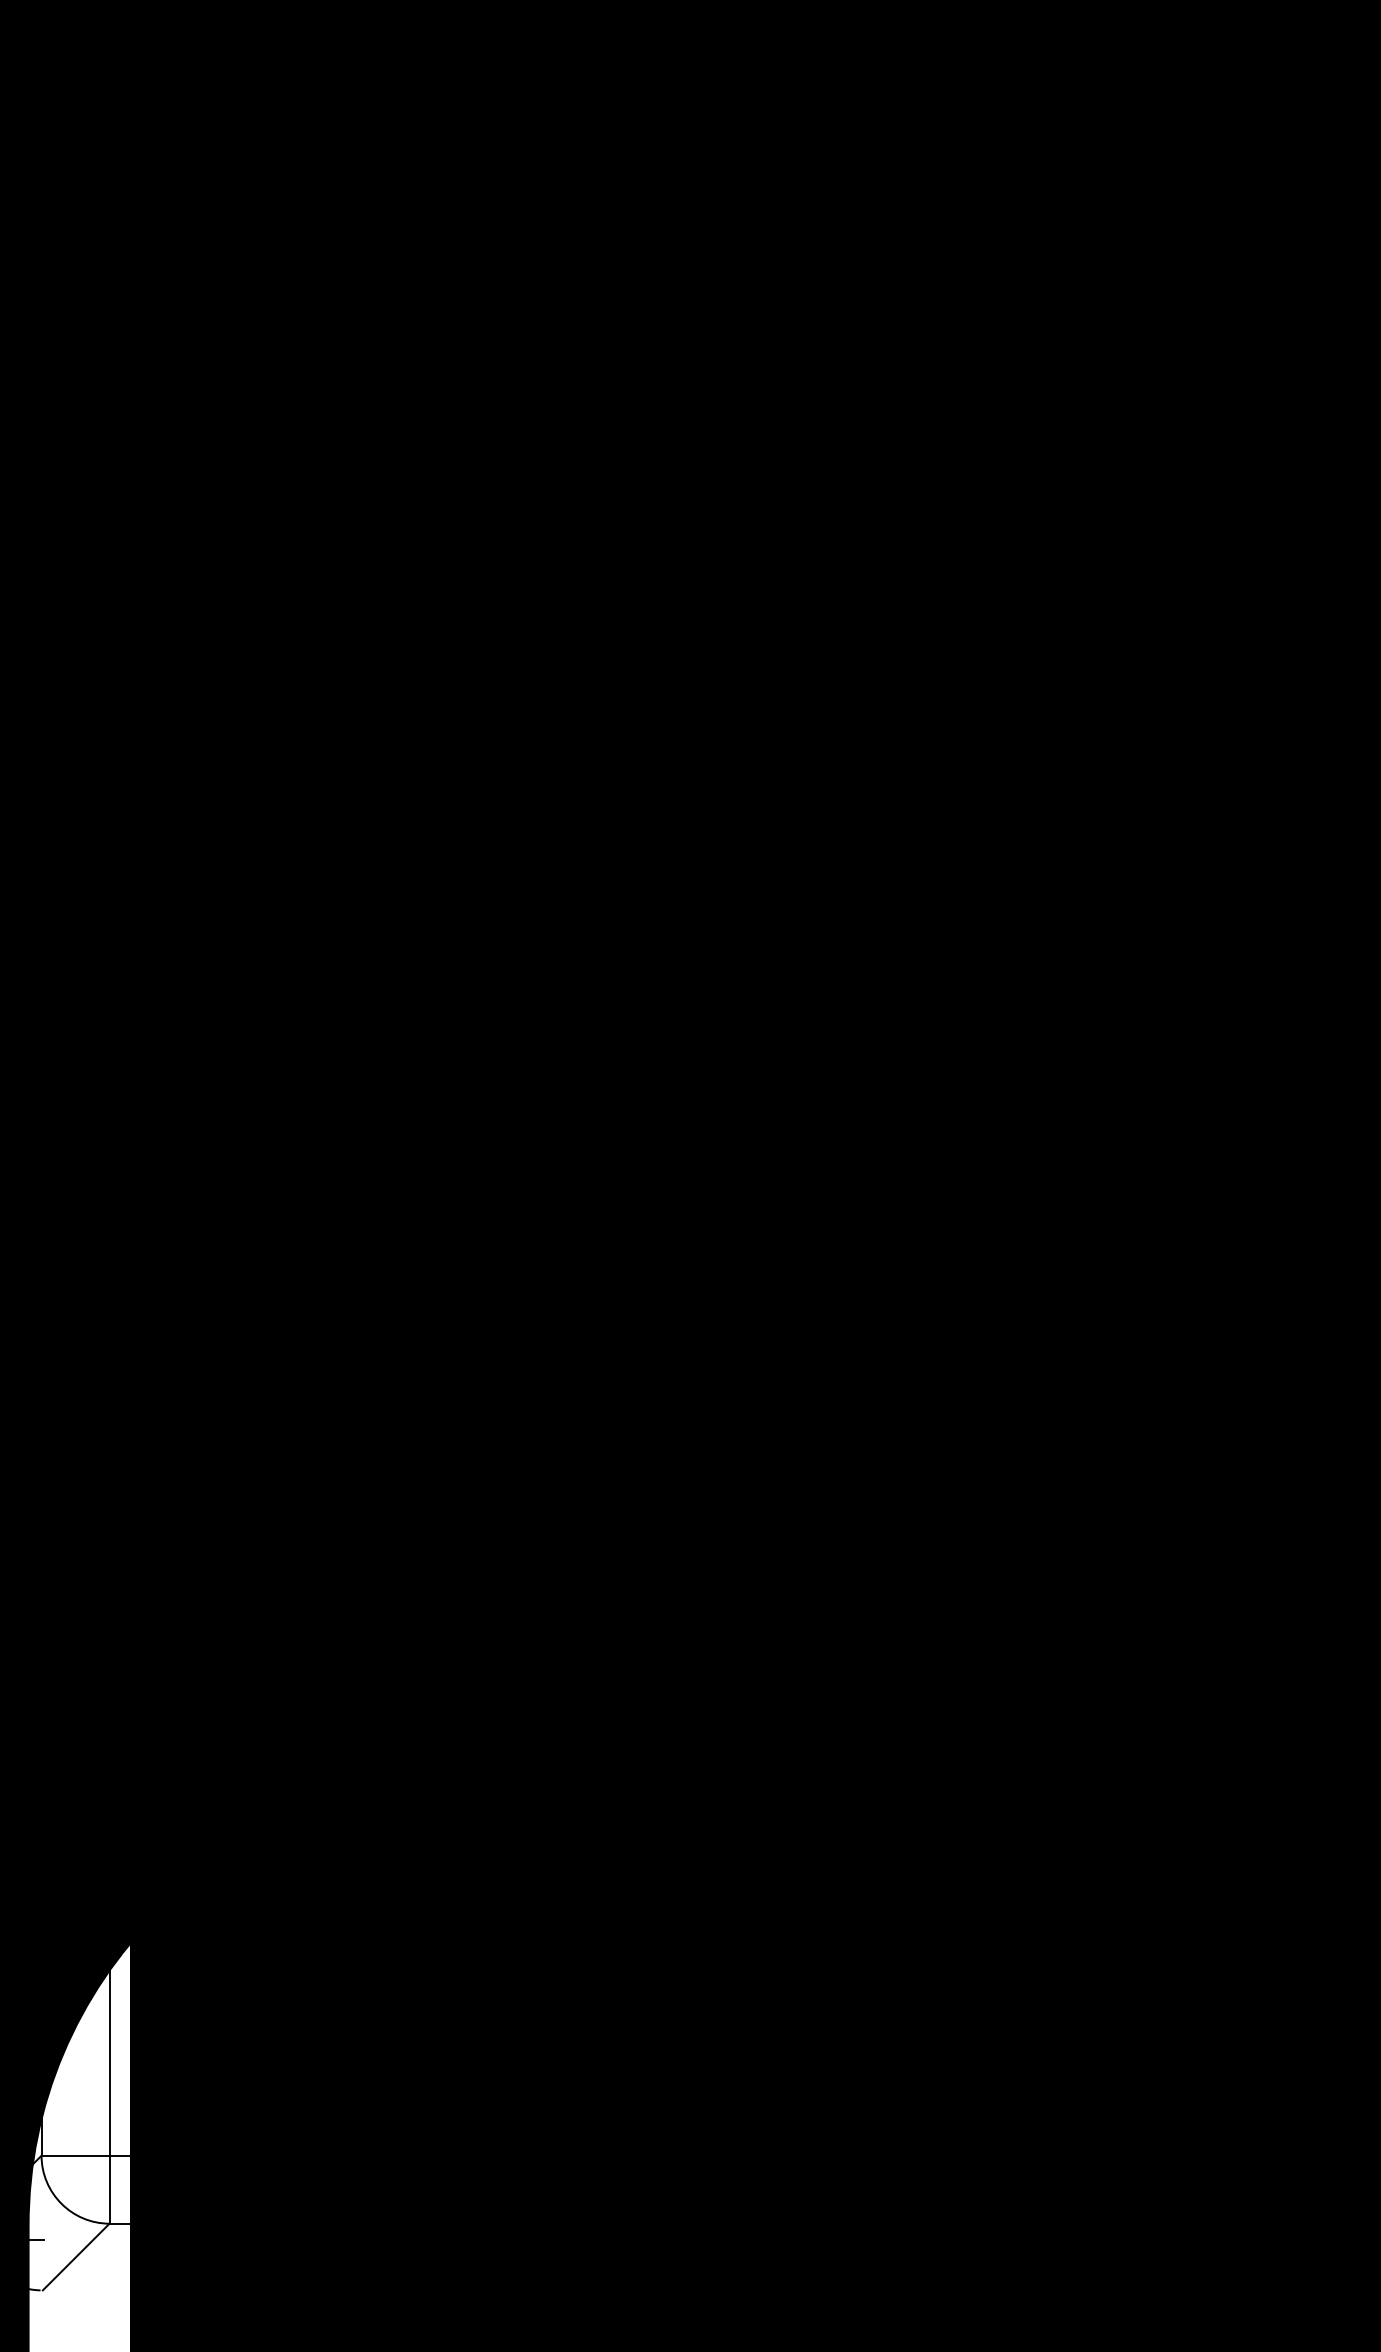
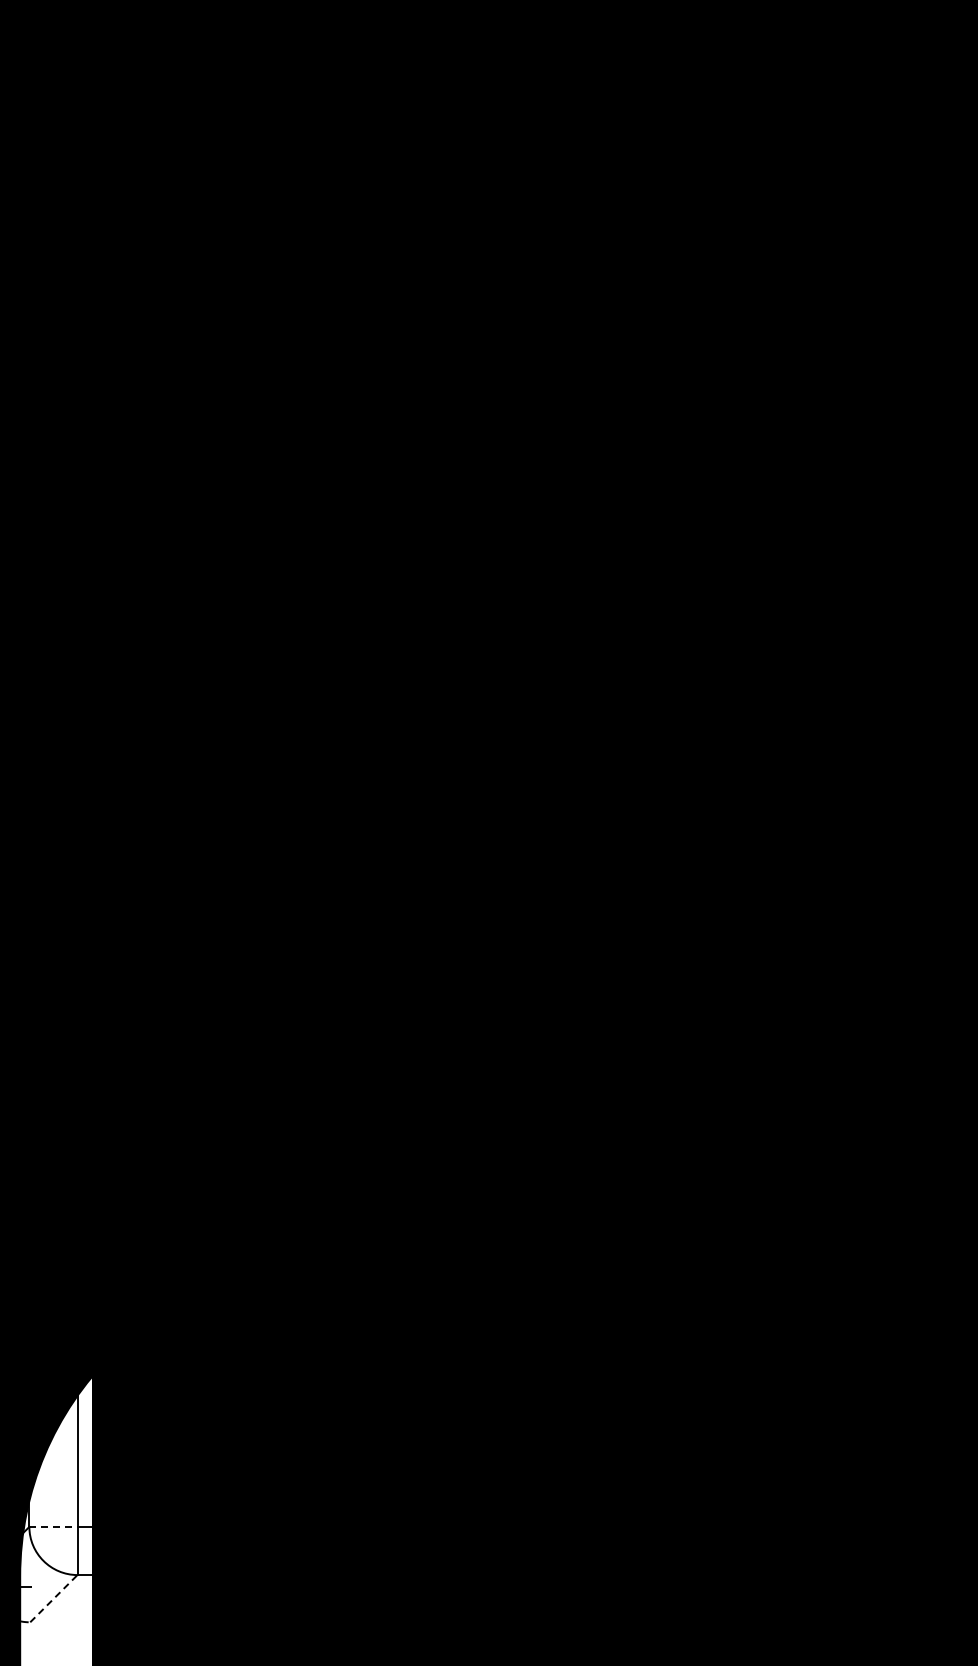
line: (75, 2155) -> (53, 1526), solid -> dashed
line: (77, 2256) -> (54, 1598), solid -> dashed

